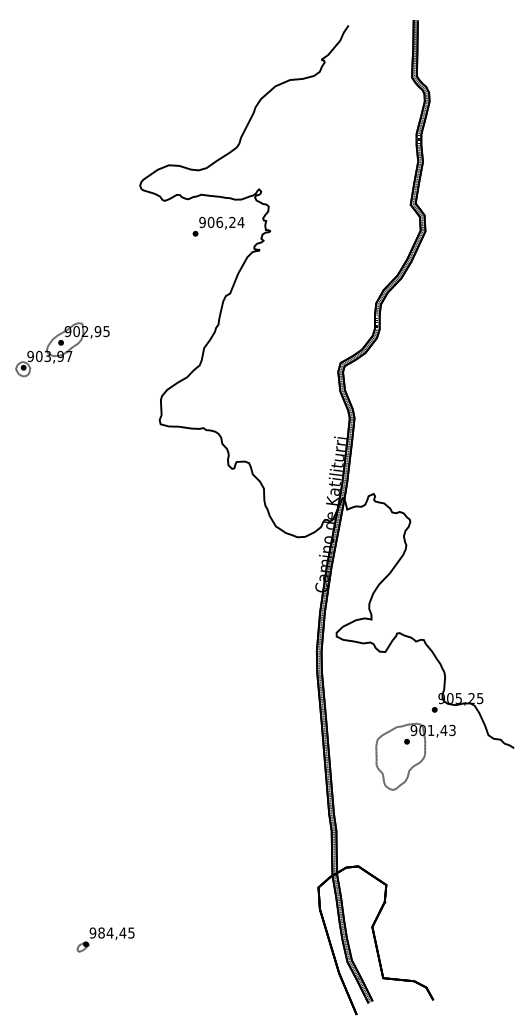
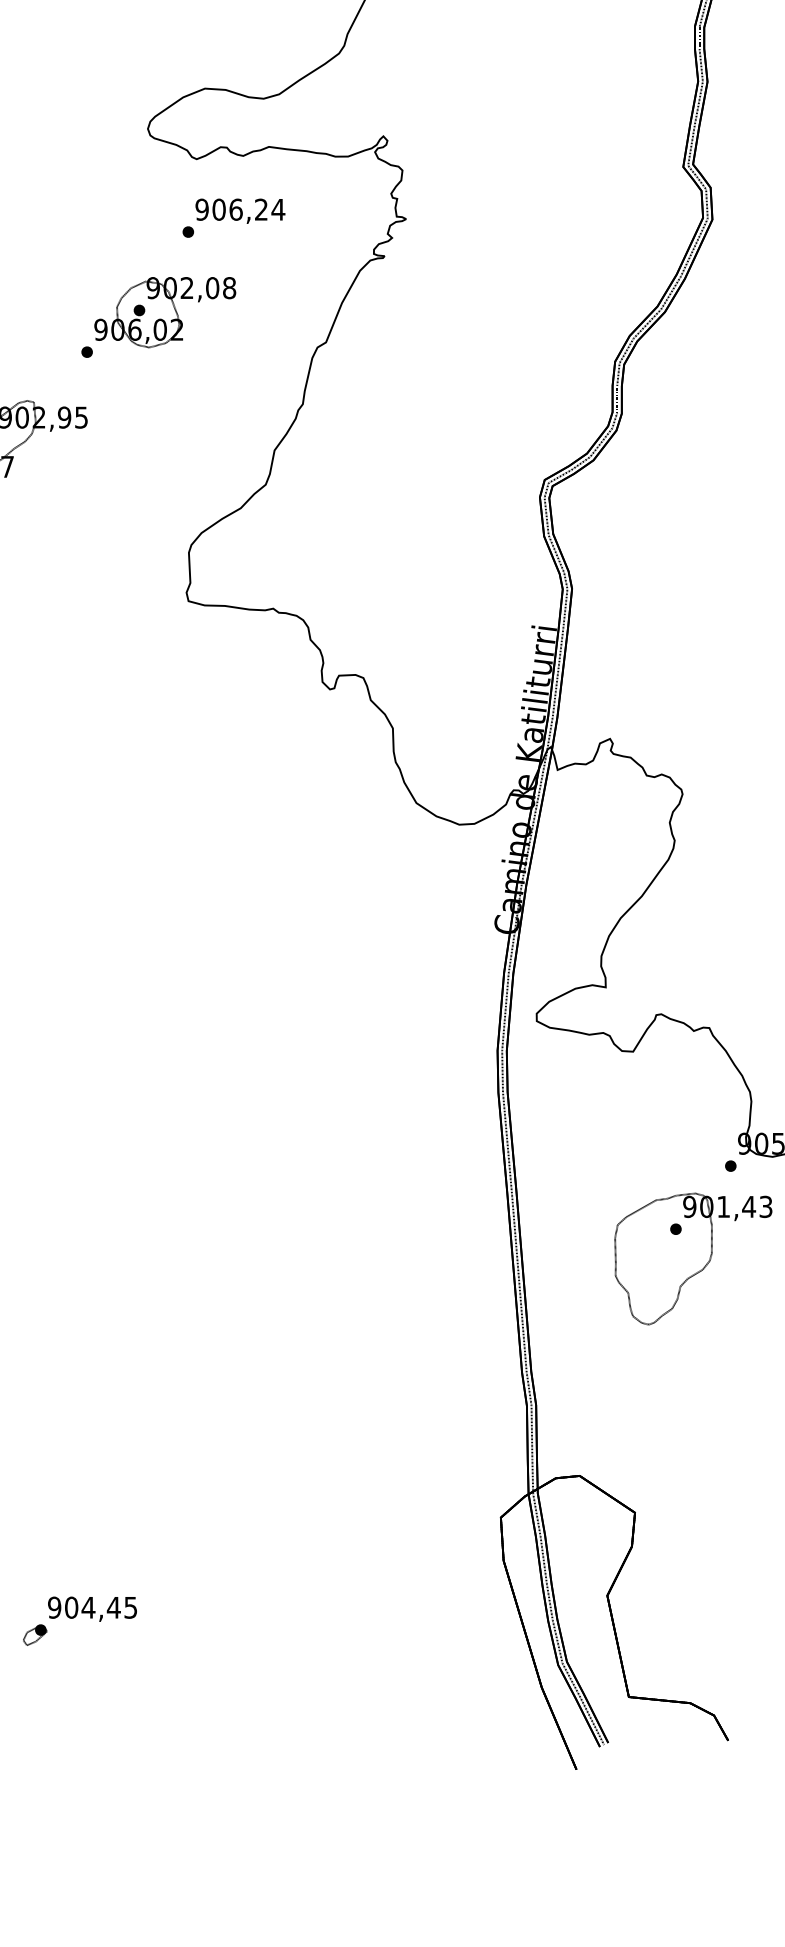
text: (218, 226) -> (233, 217), moved
part: (145, 280) -> (158, 316), added
text: (101, 932) -> (71, 1606), 984,45 -> 904,45

